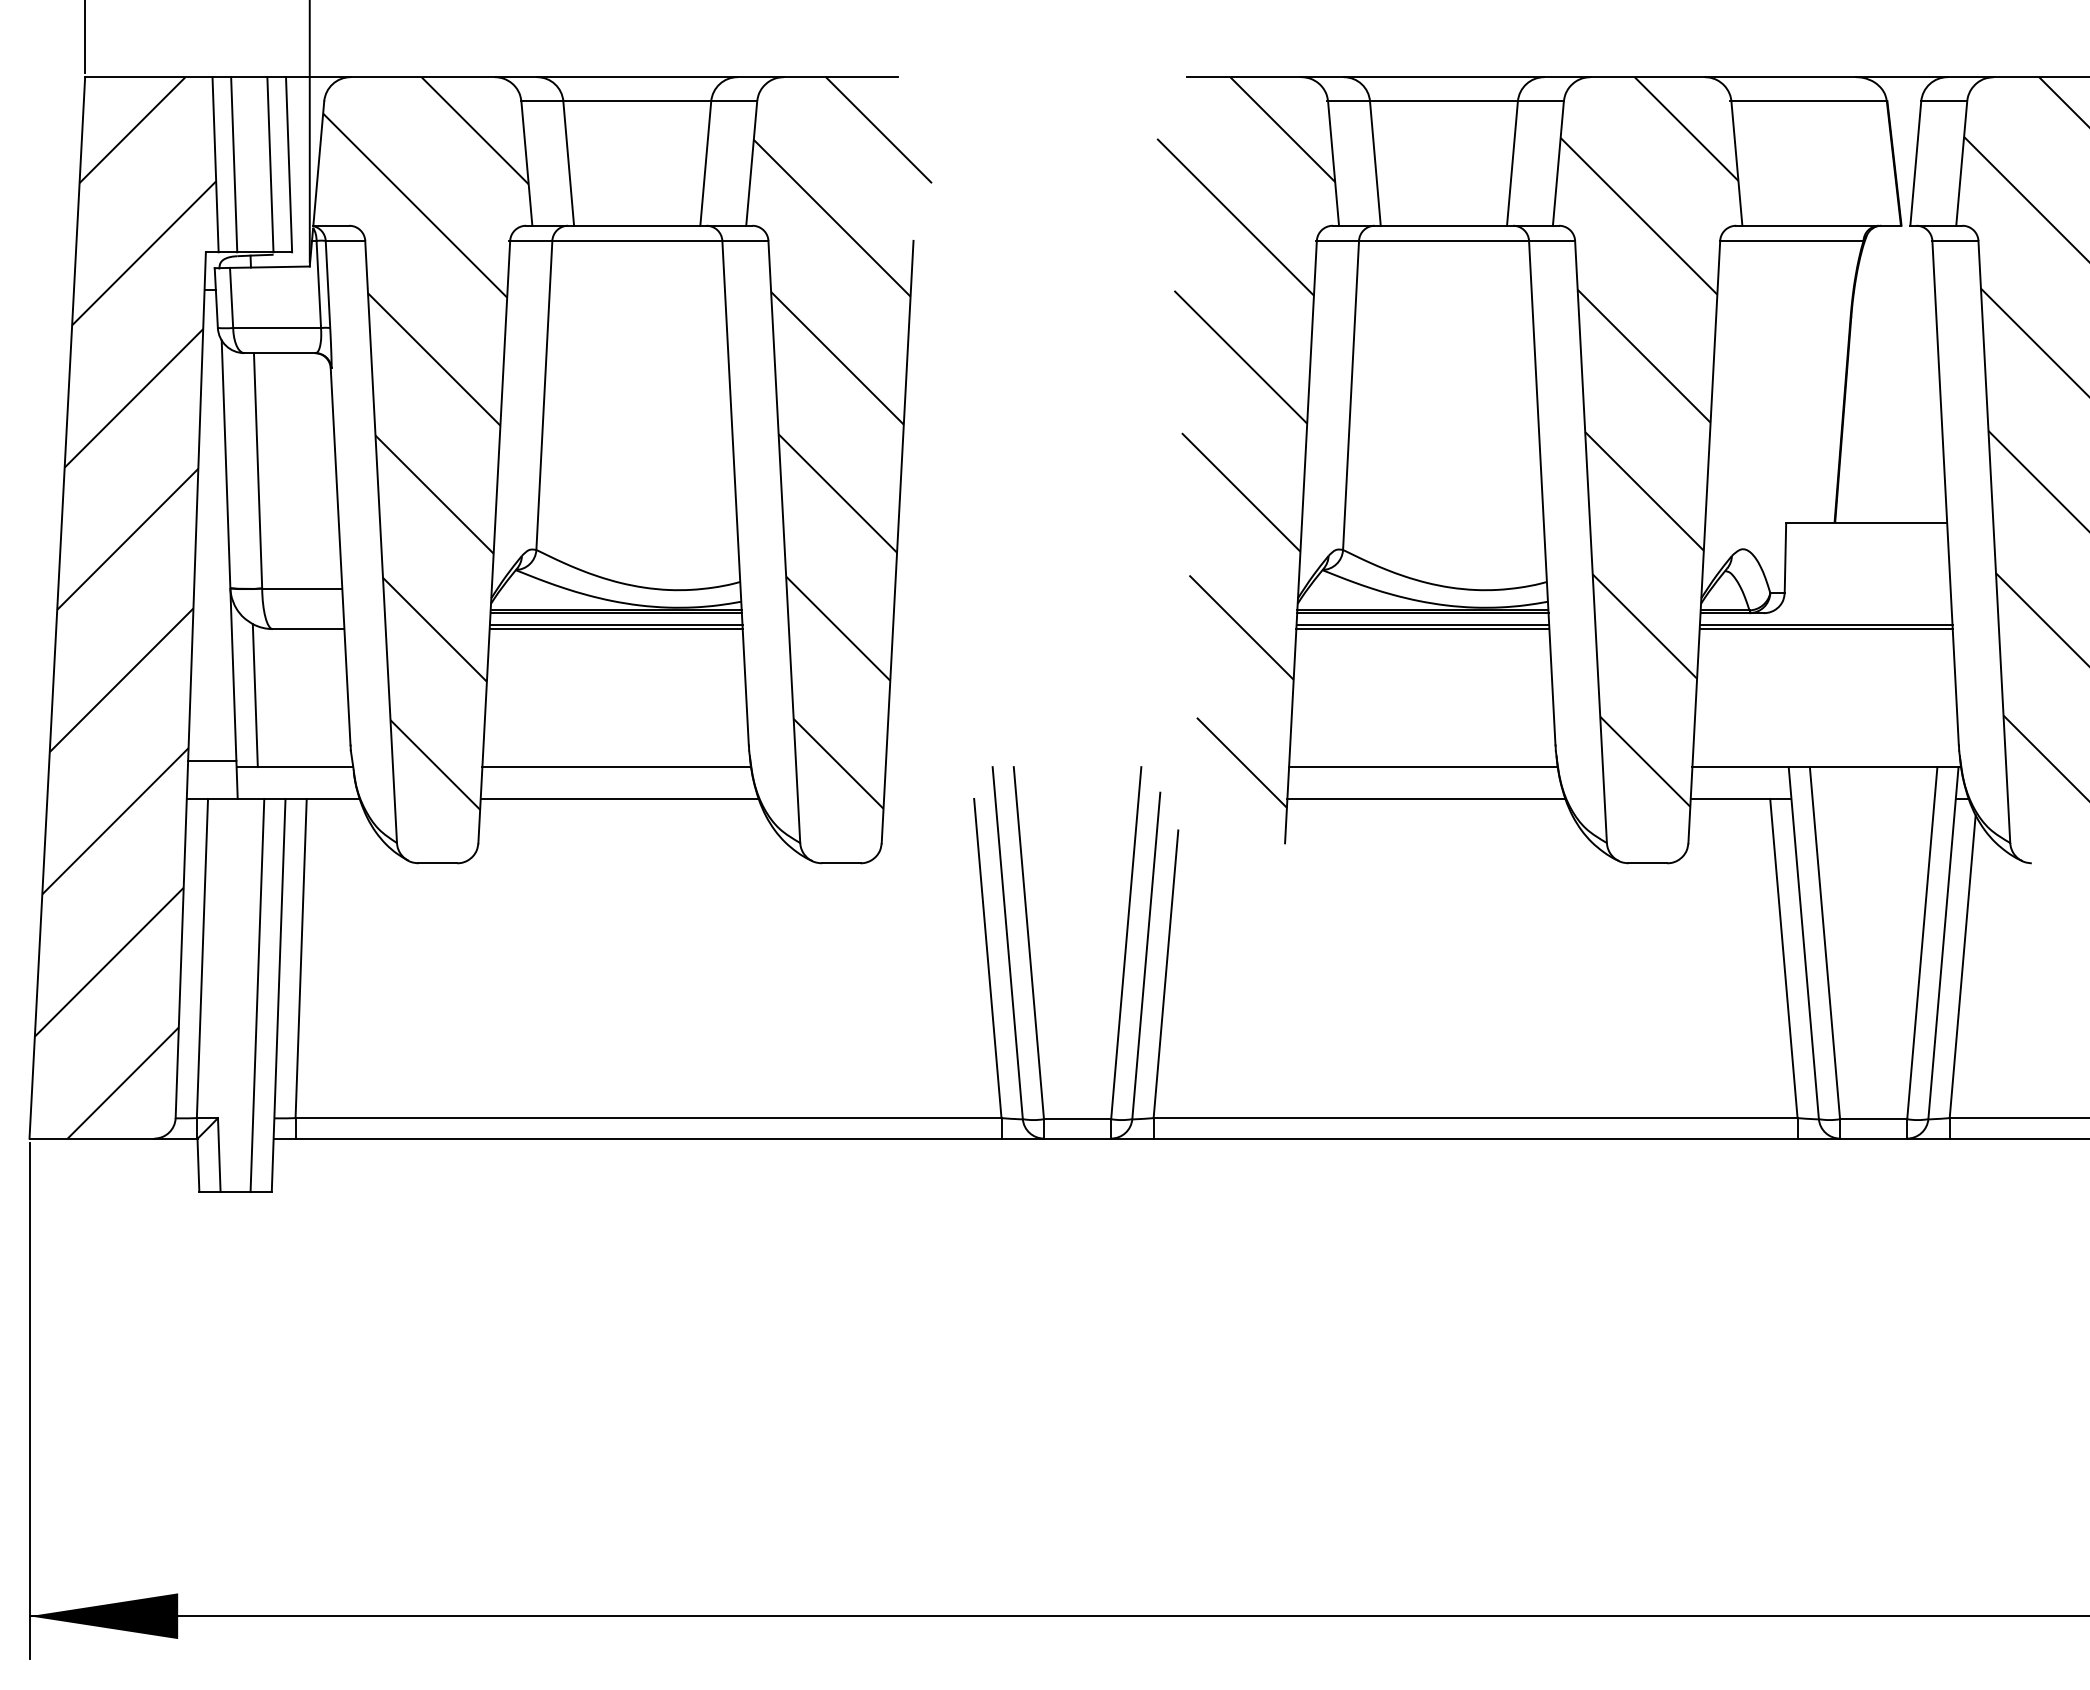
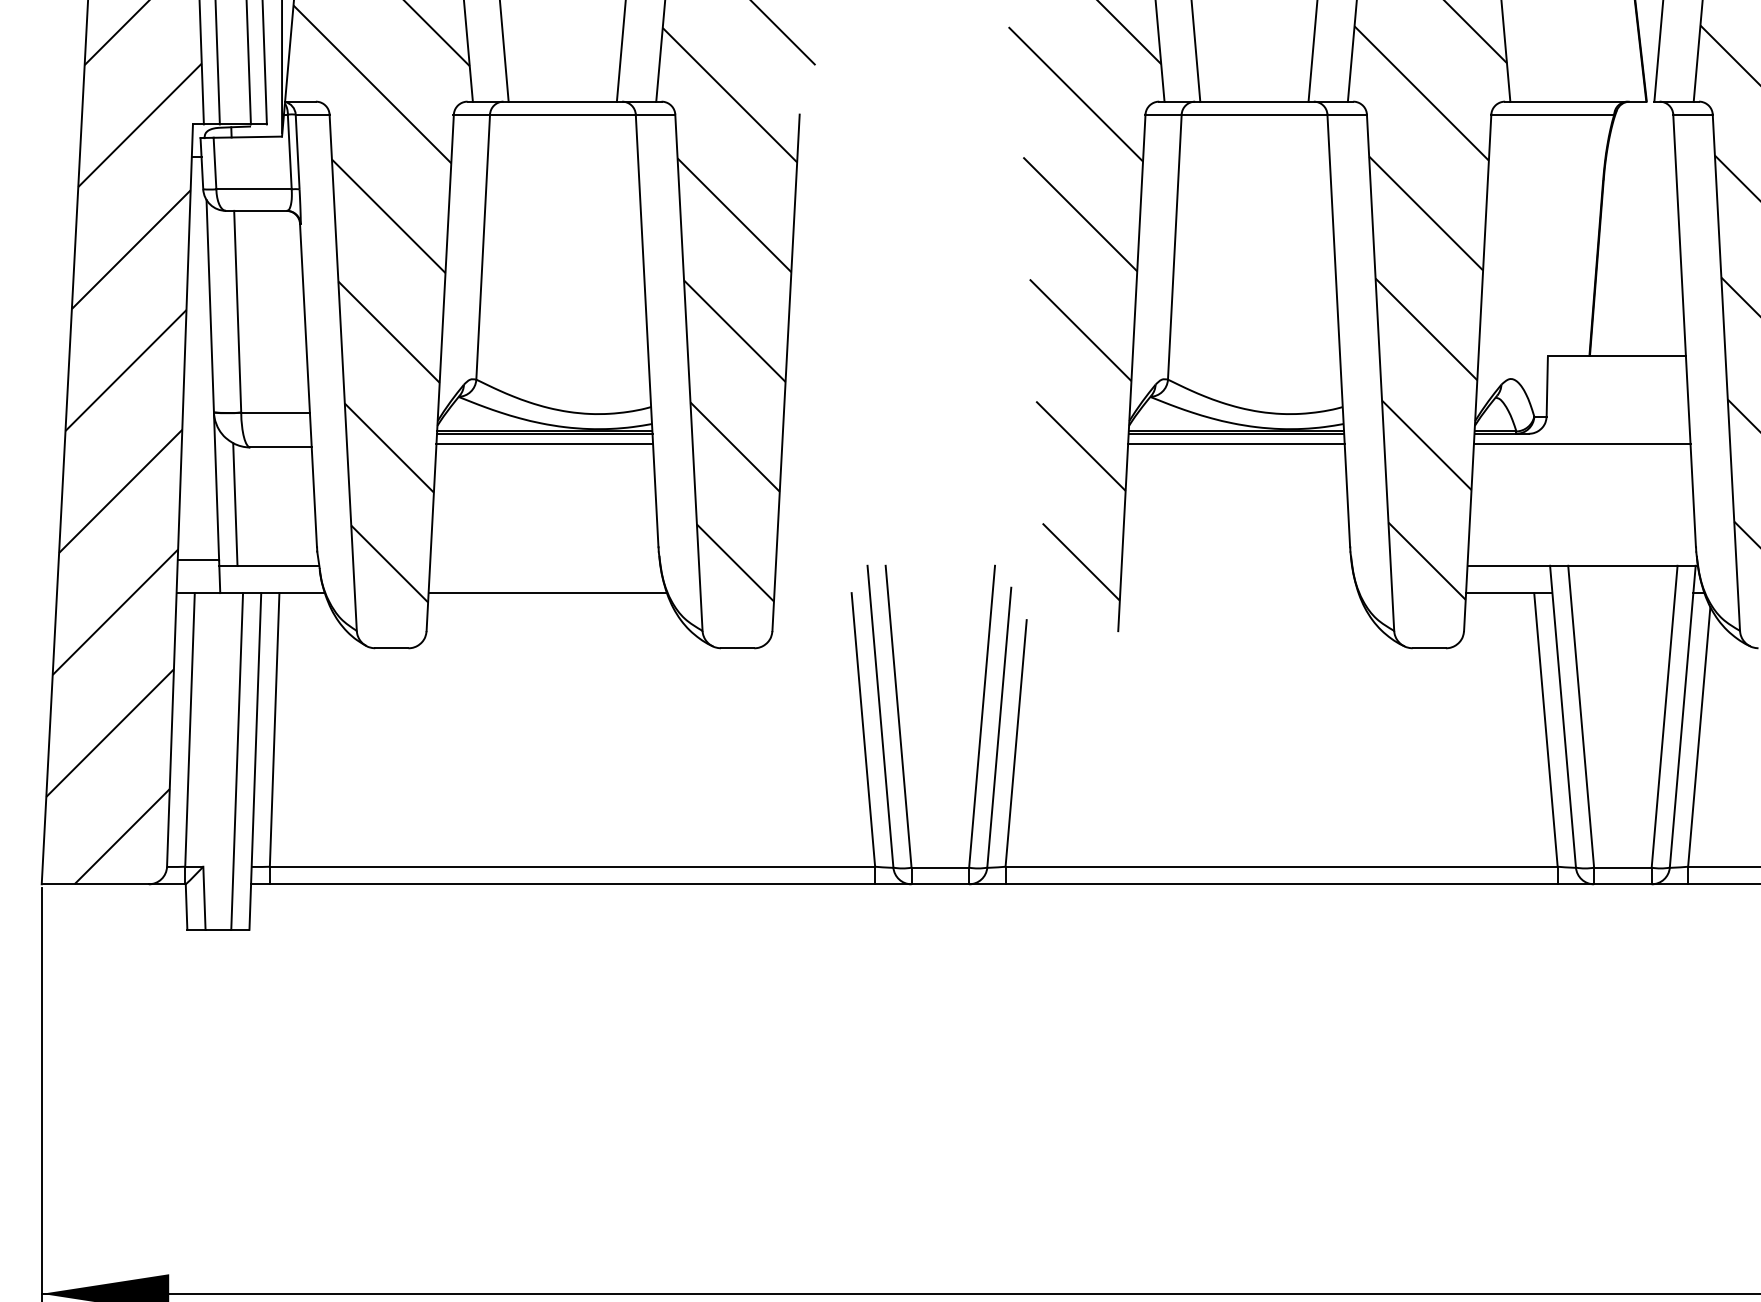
line: (615, 629) -> (544, 447), removed
line: (1422, 629) -> (1236, 447), removed
line: (1825, 629) -> (1581, 447), removed
line: (616, 767) -> (545, 566), removed
line: (1423, 767) -> (1236, 566), removed
line: (1426, 798) -> (1239, 592), removed

